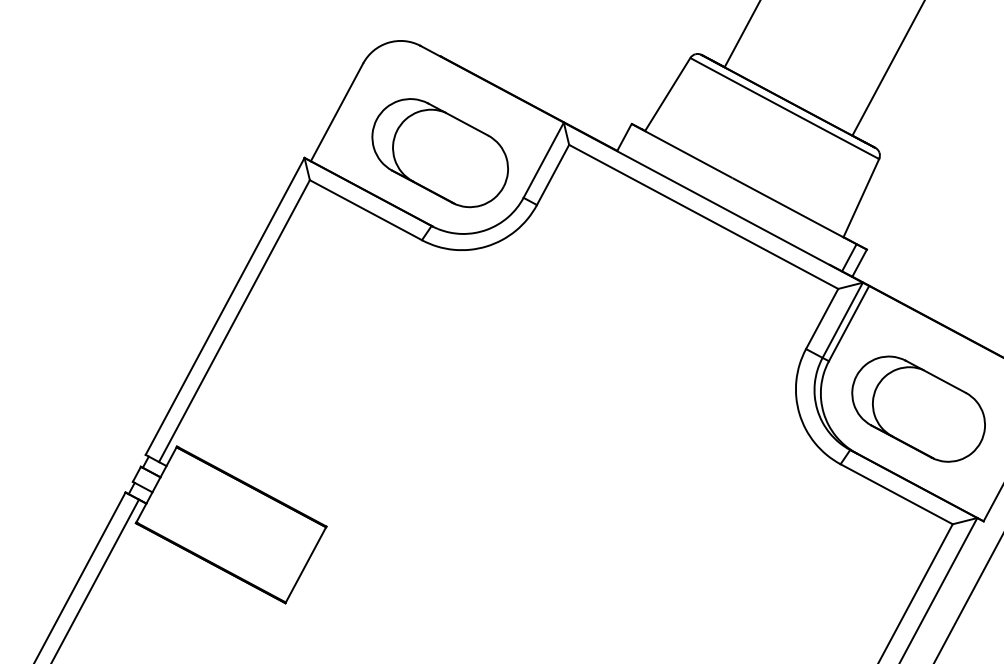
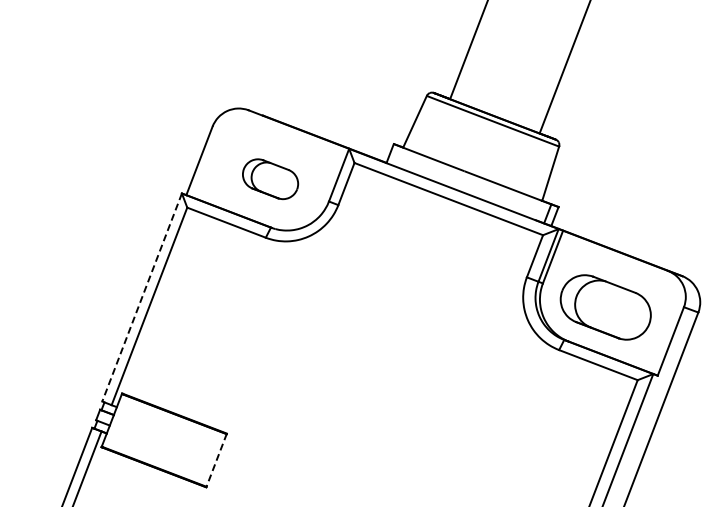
part: (440, 153) -> (270, 179), size x0.6
line: (224, 307) -> (141, 298), solid -> dashed
line: (305, 564) -> (216, 460), solid -> dashed

